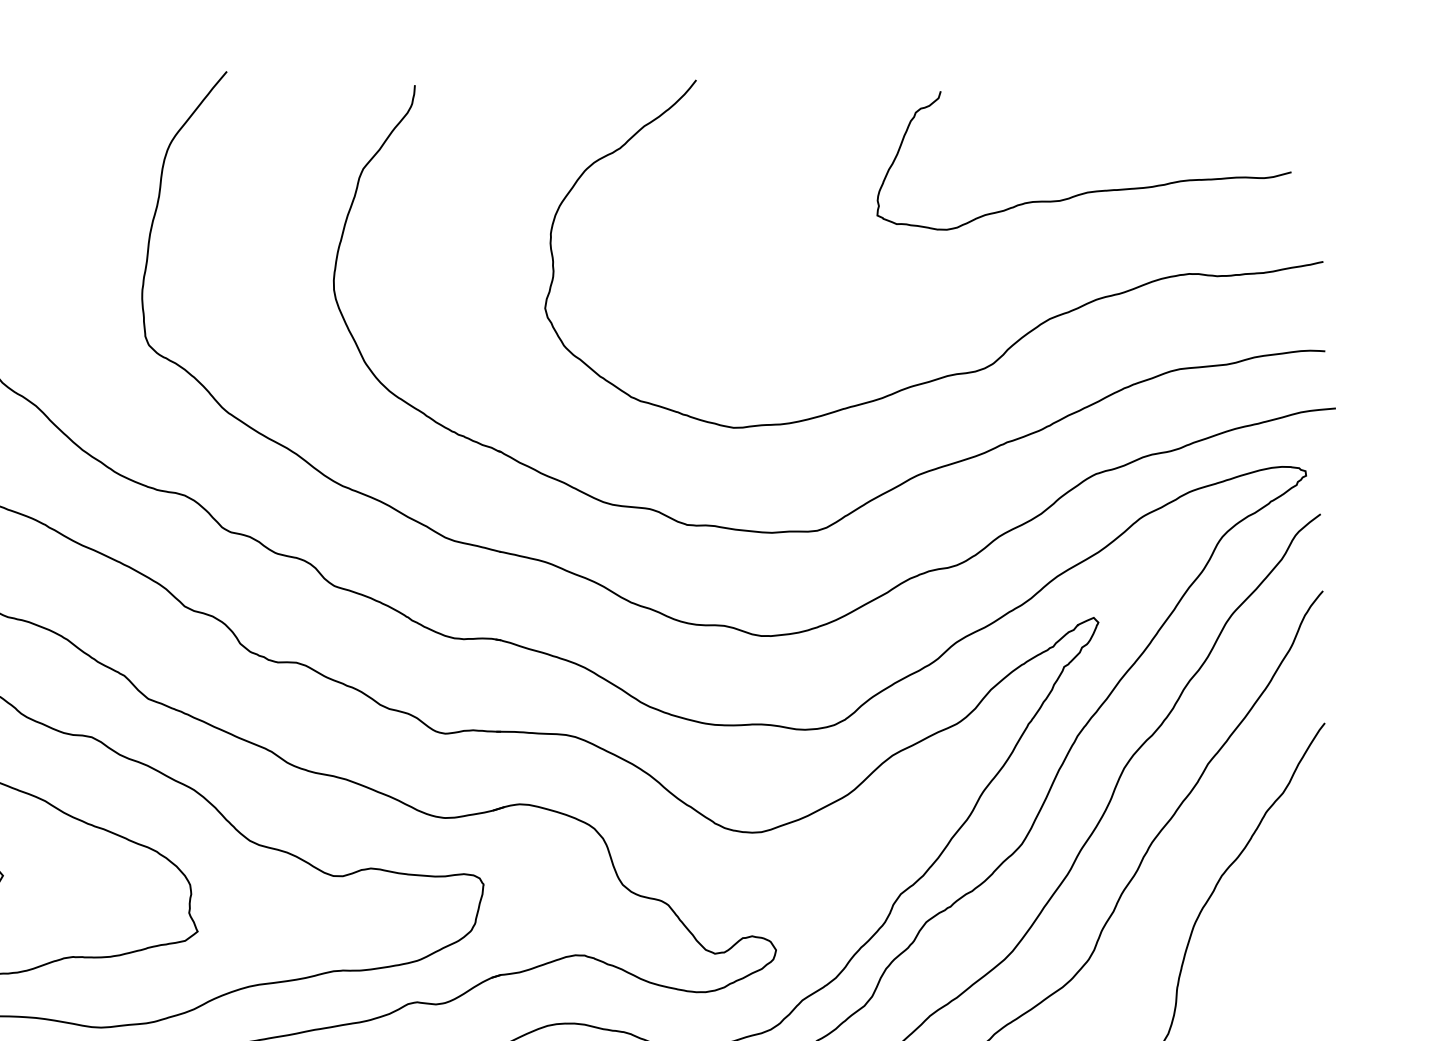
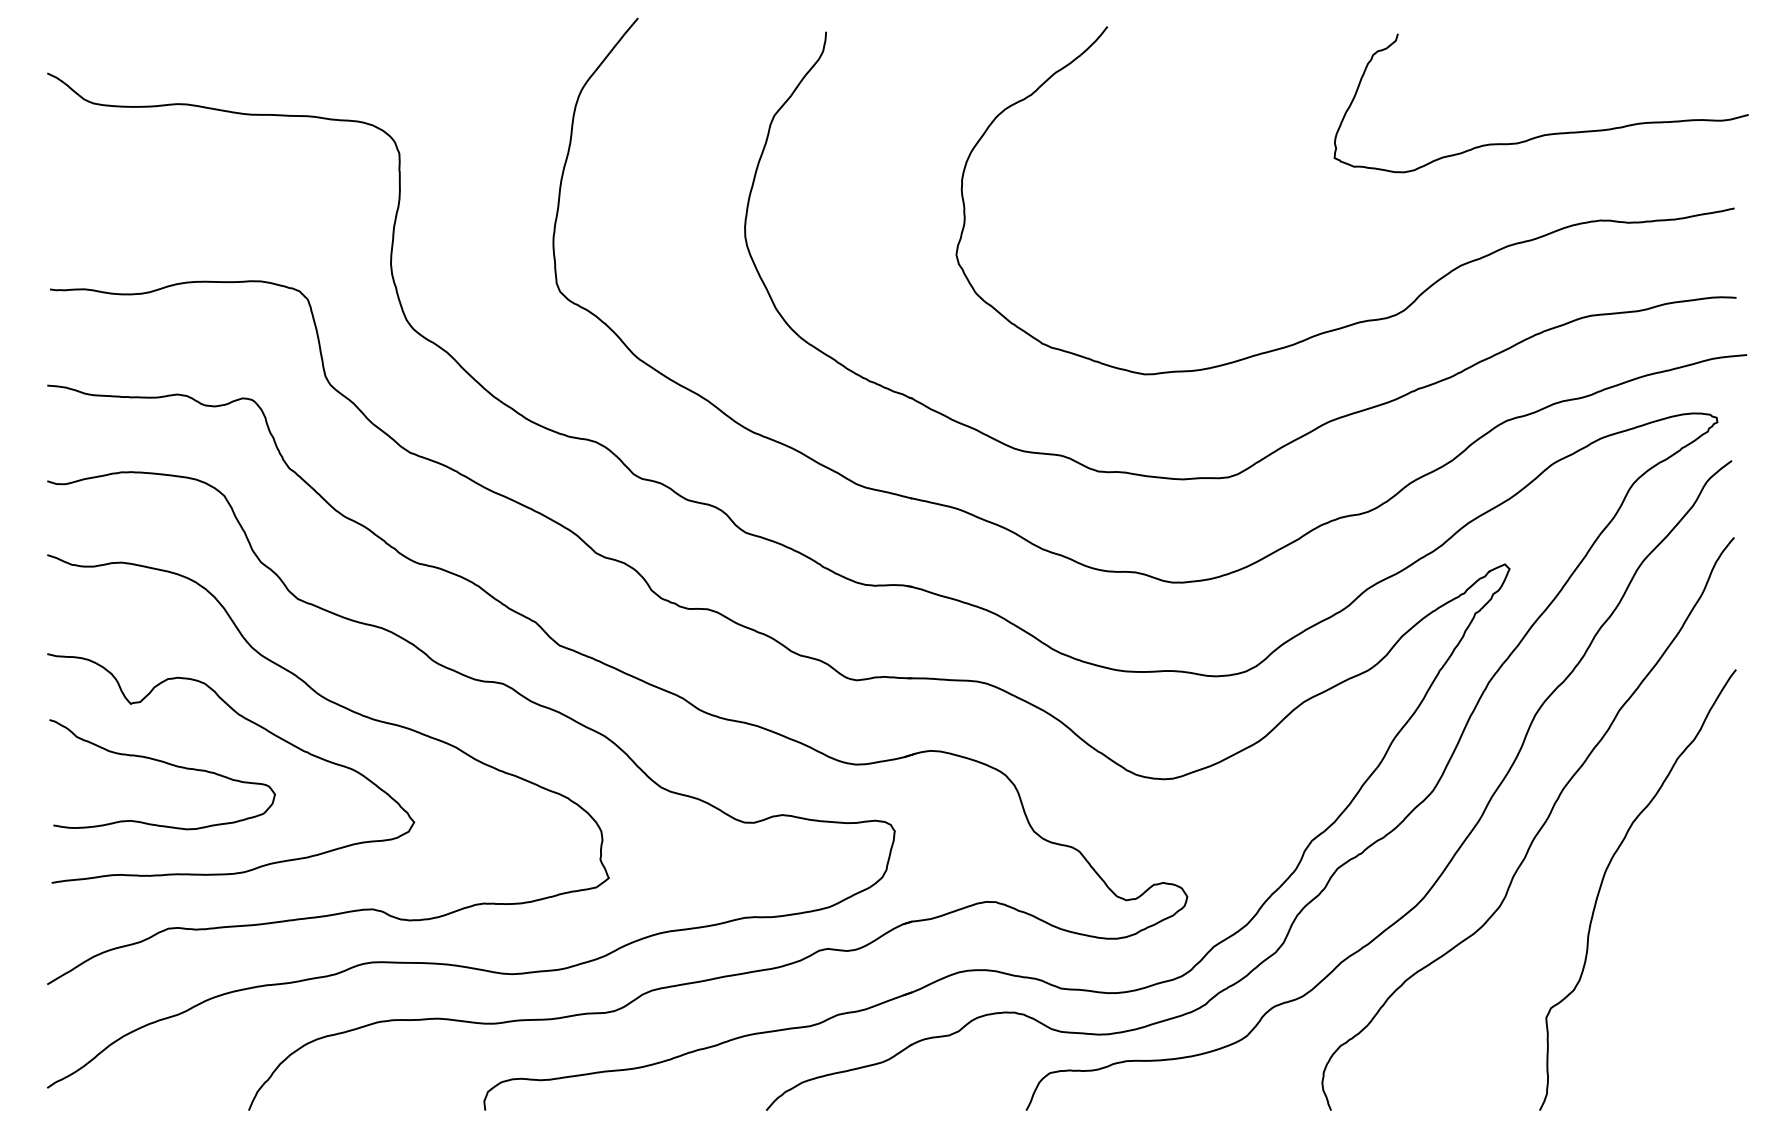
curve: (1090, 190) -> (1547, 133), moved

